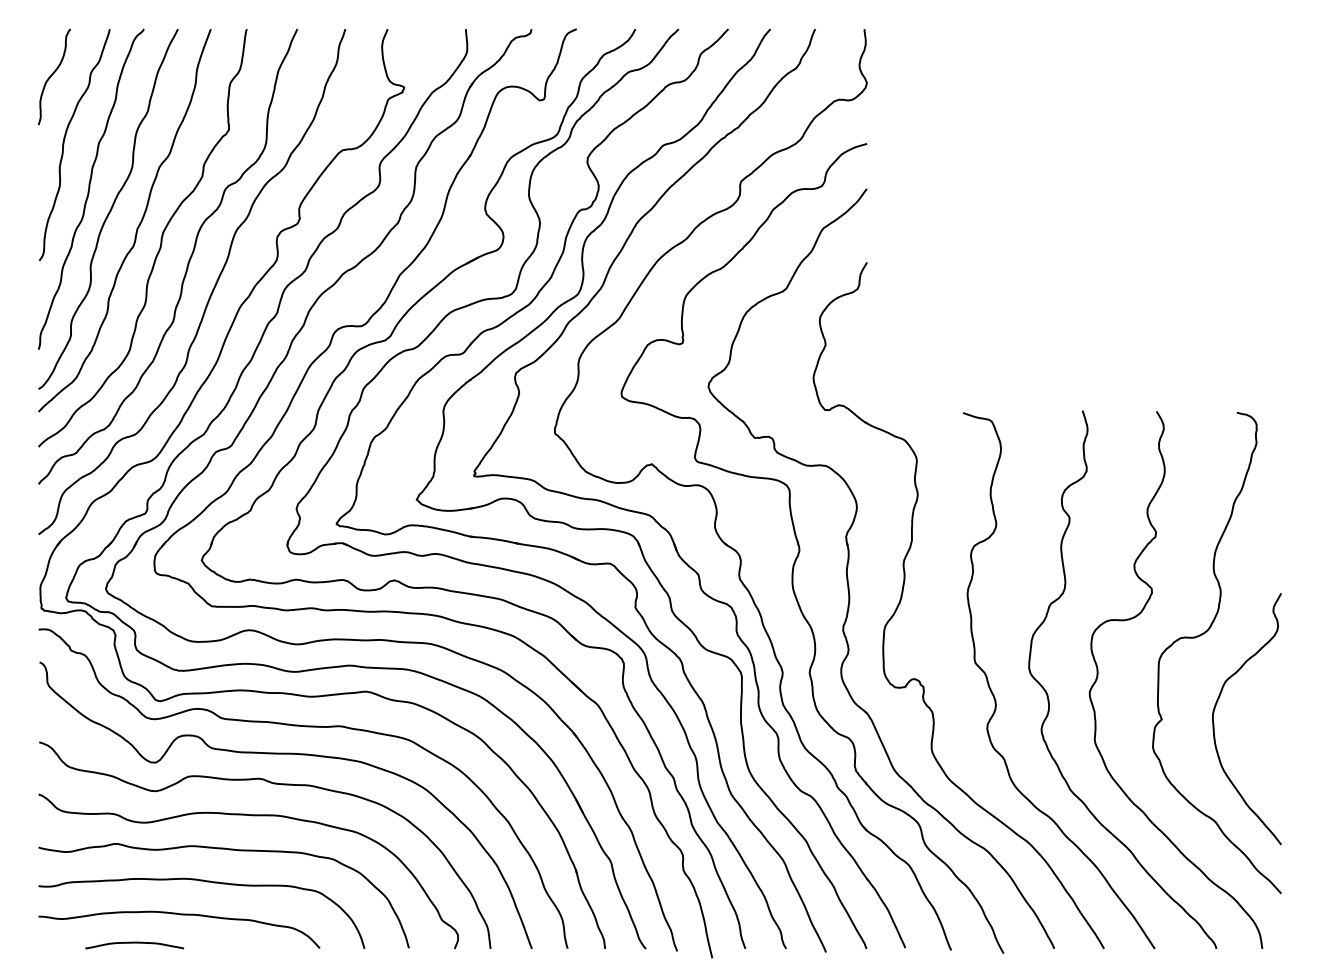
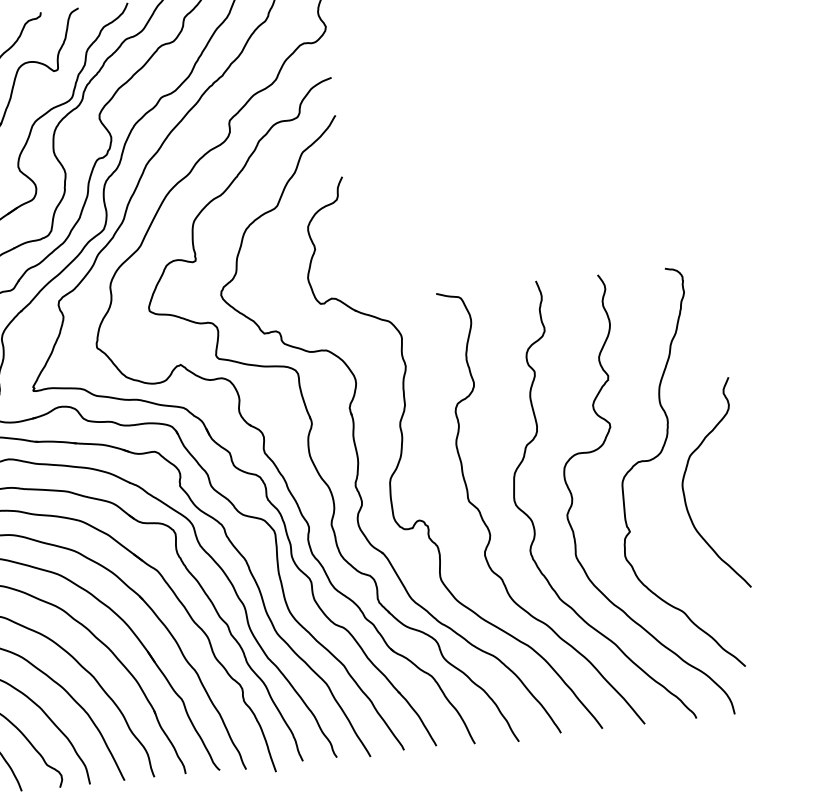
curve: (1214, 723) -> (684, 492), moved

